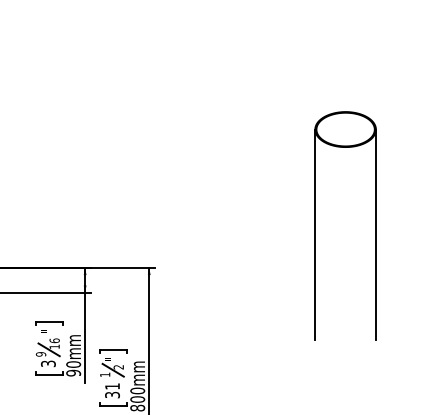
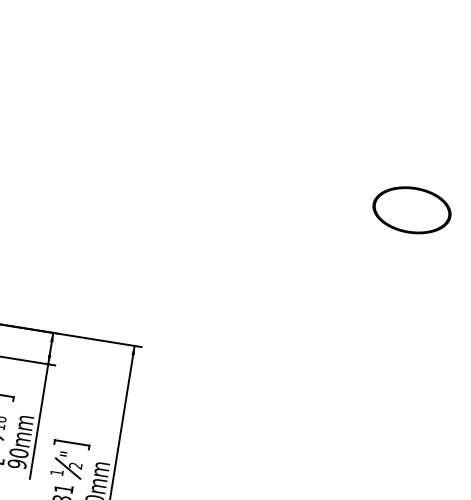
line: (315, 234) -> (352, 337), removed
line: (375, 234) -> (428, 349), removed

